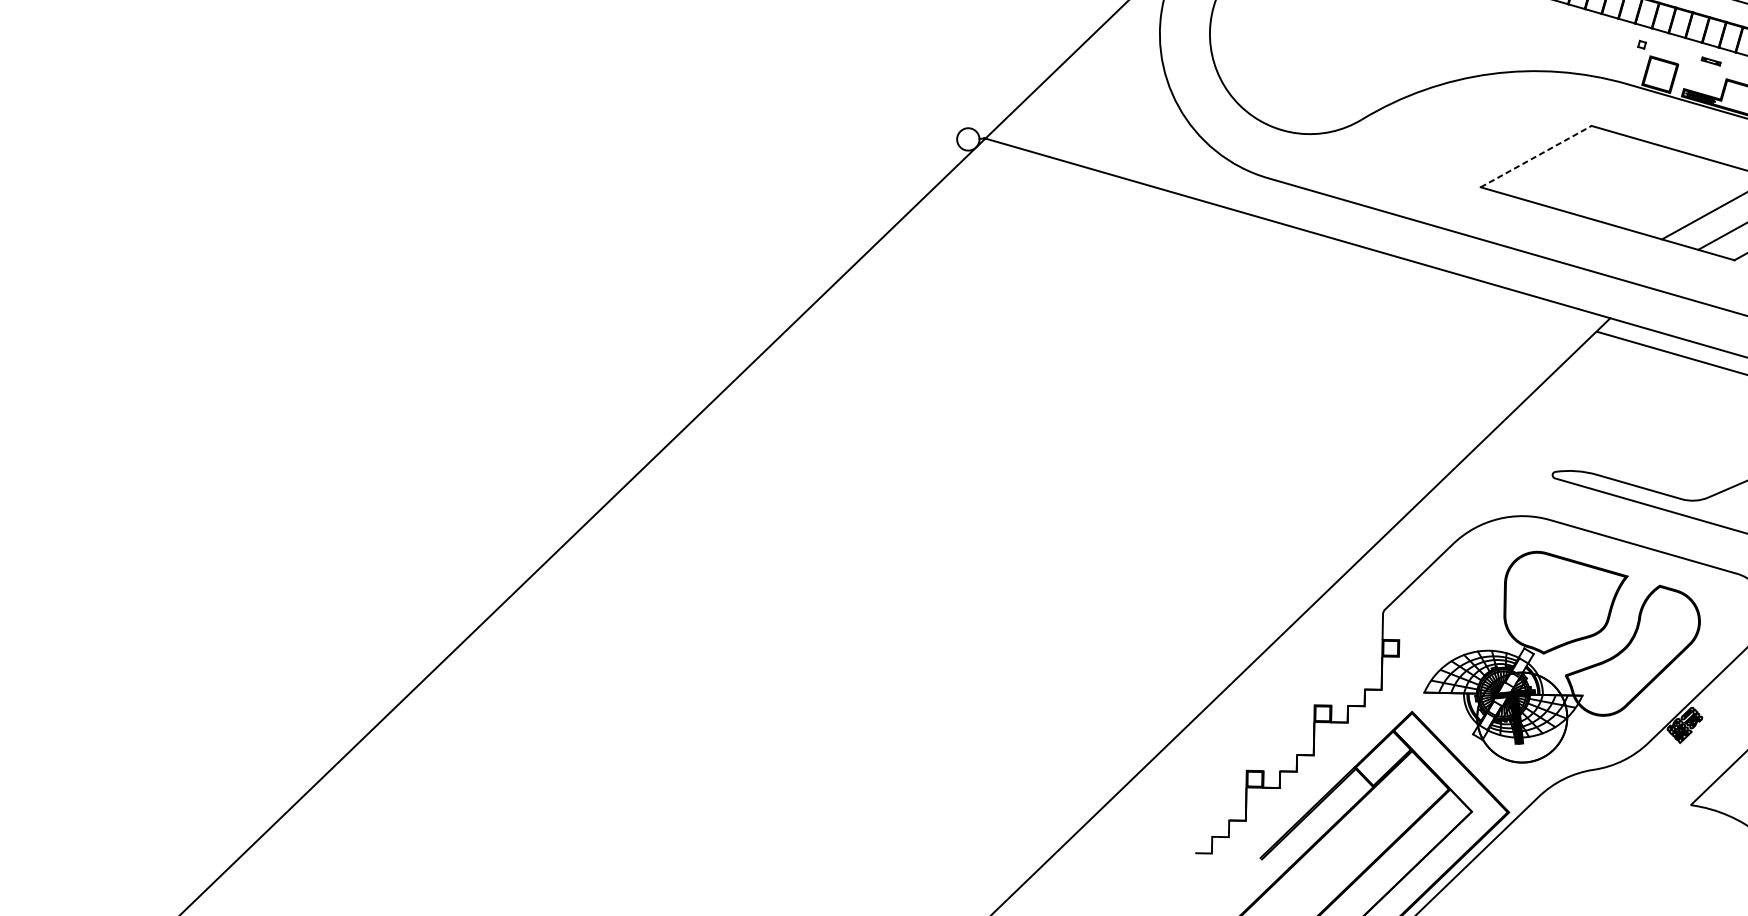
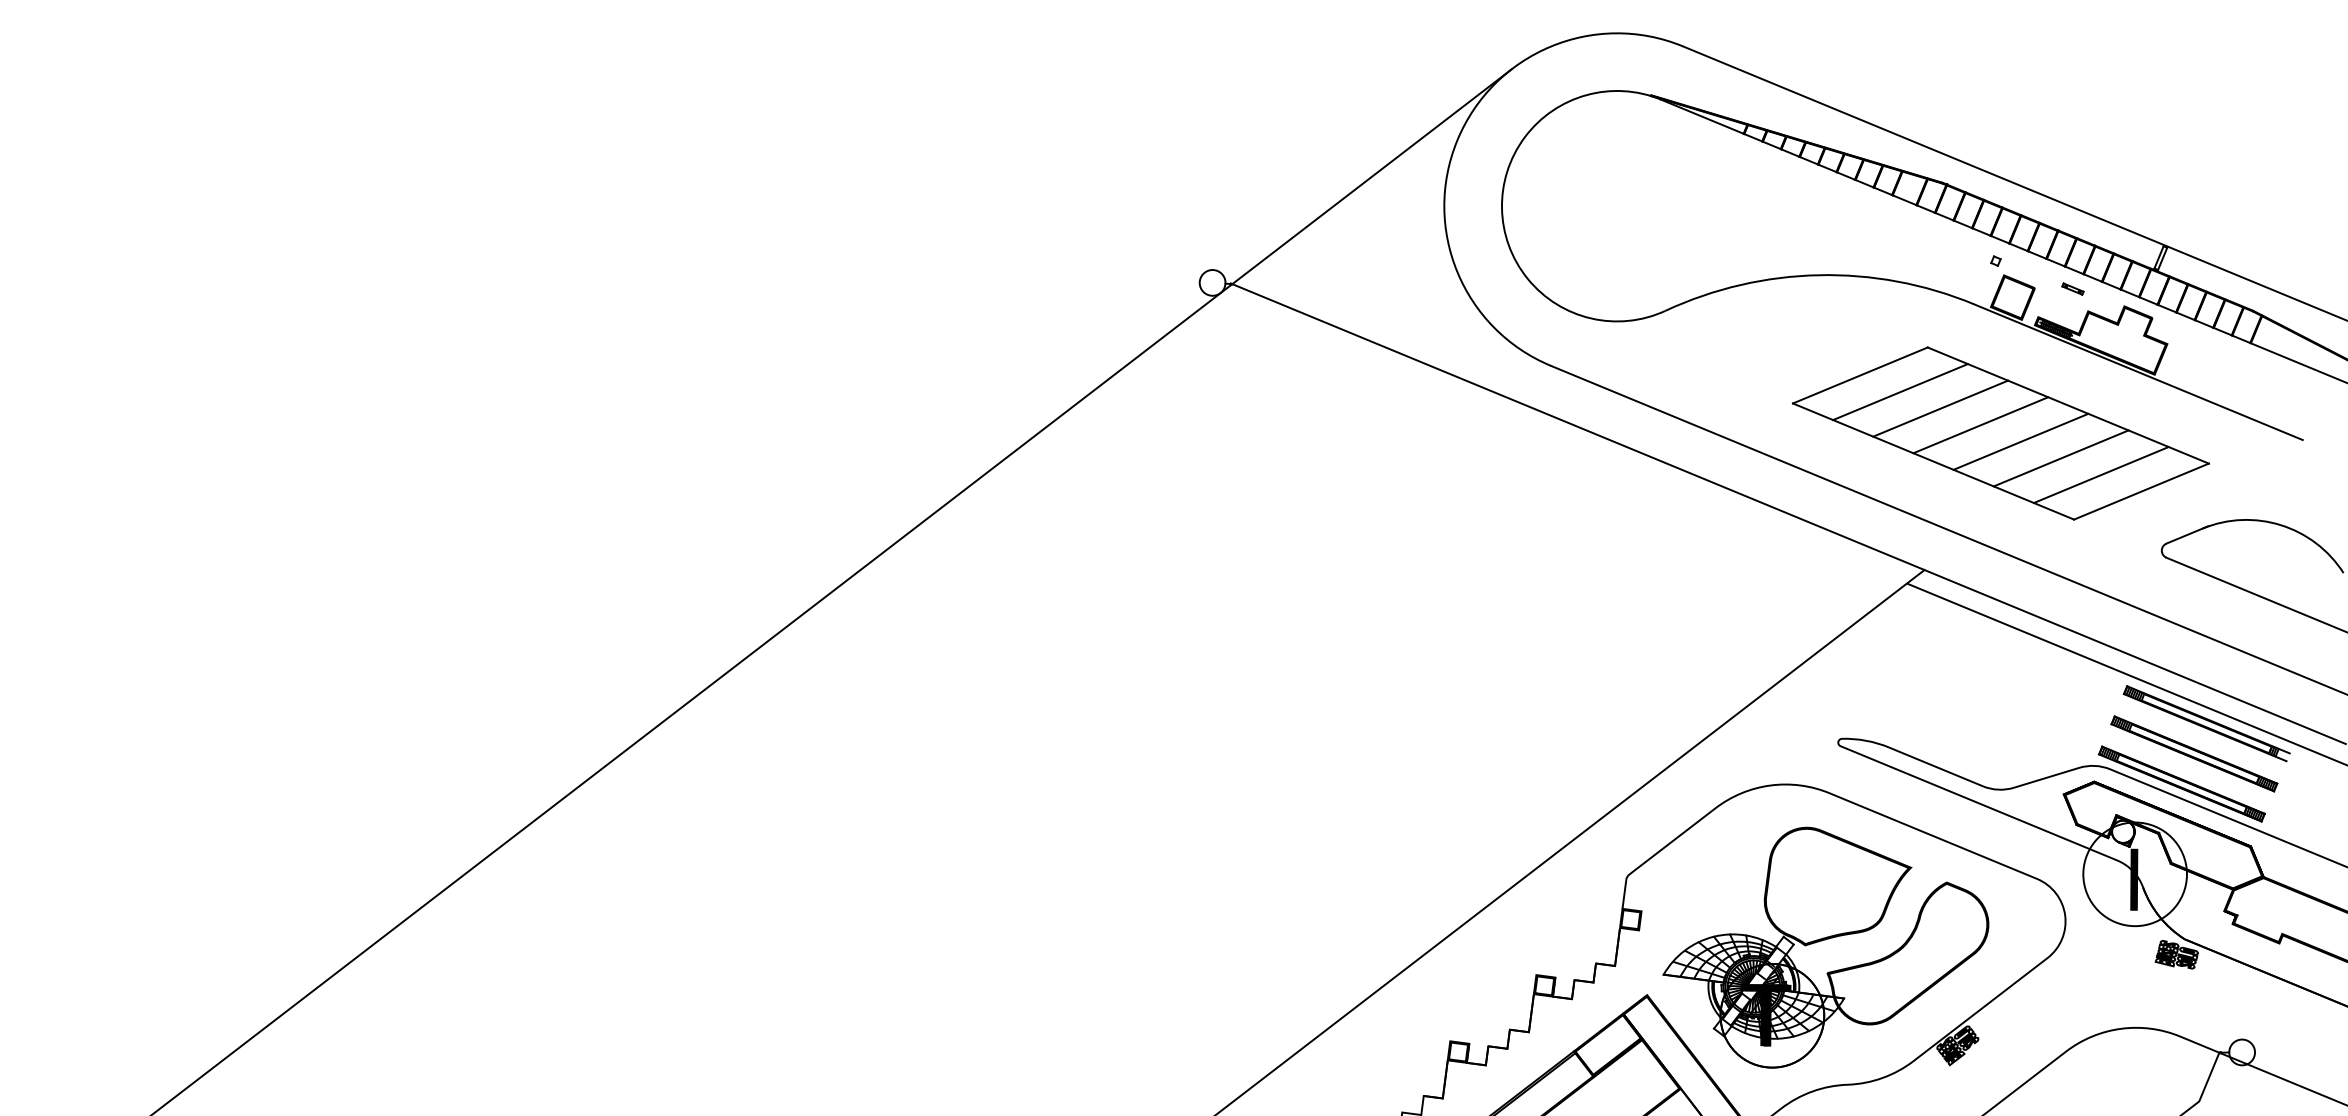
line: (1536, 156) -> (1860, 375), dashed -> solid
line: (1572, 167) -> (1900, 392), added
line: (1608, 177) -> (1940, 408), added
line: (1644, 188) -> (1980, 425), added
line: (1680, 198) -> (2020, 441), added

